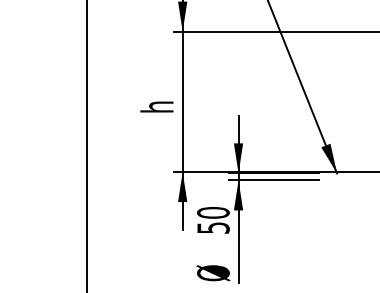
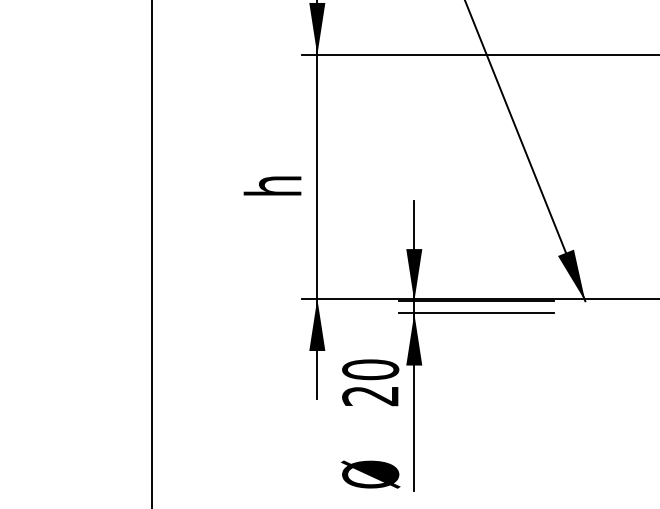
text: (213, 227) -> (370, 395), 50 -> 20

